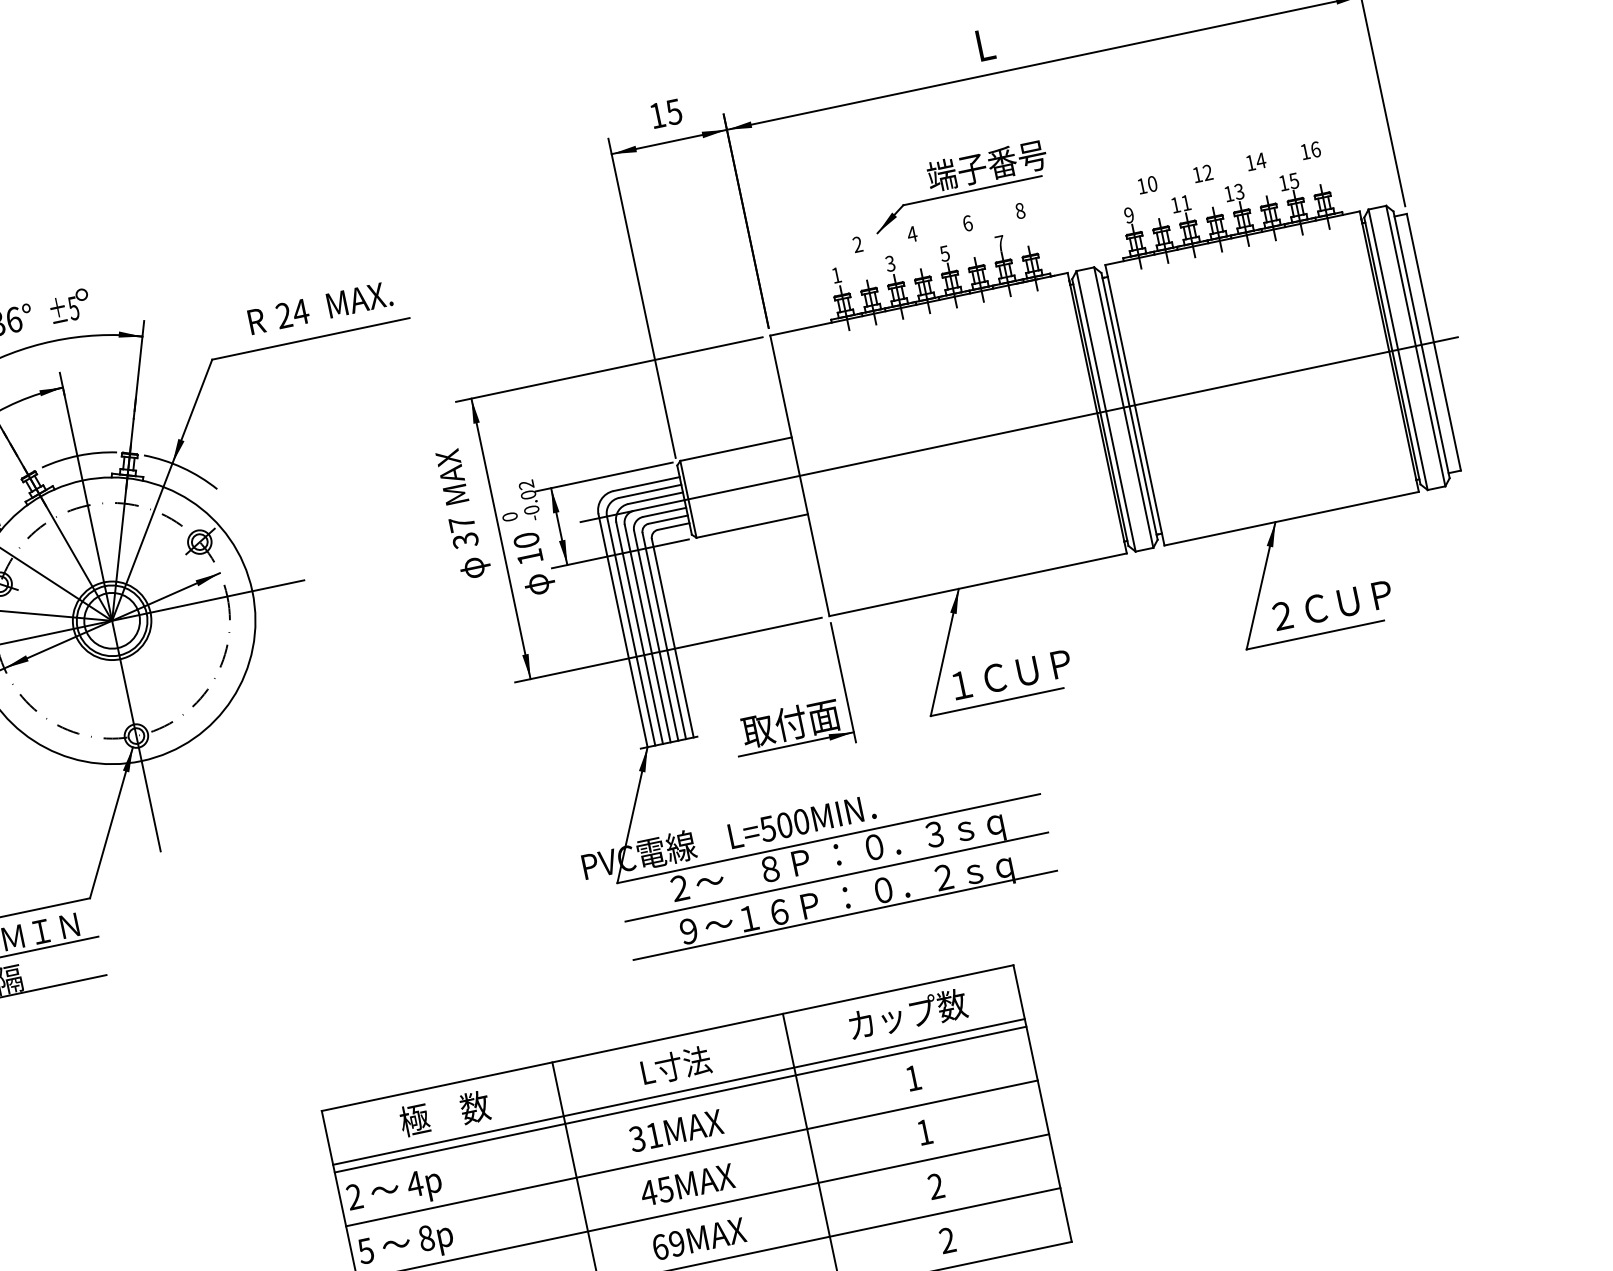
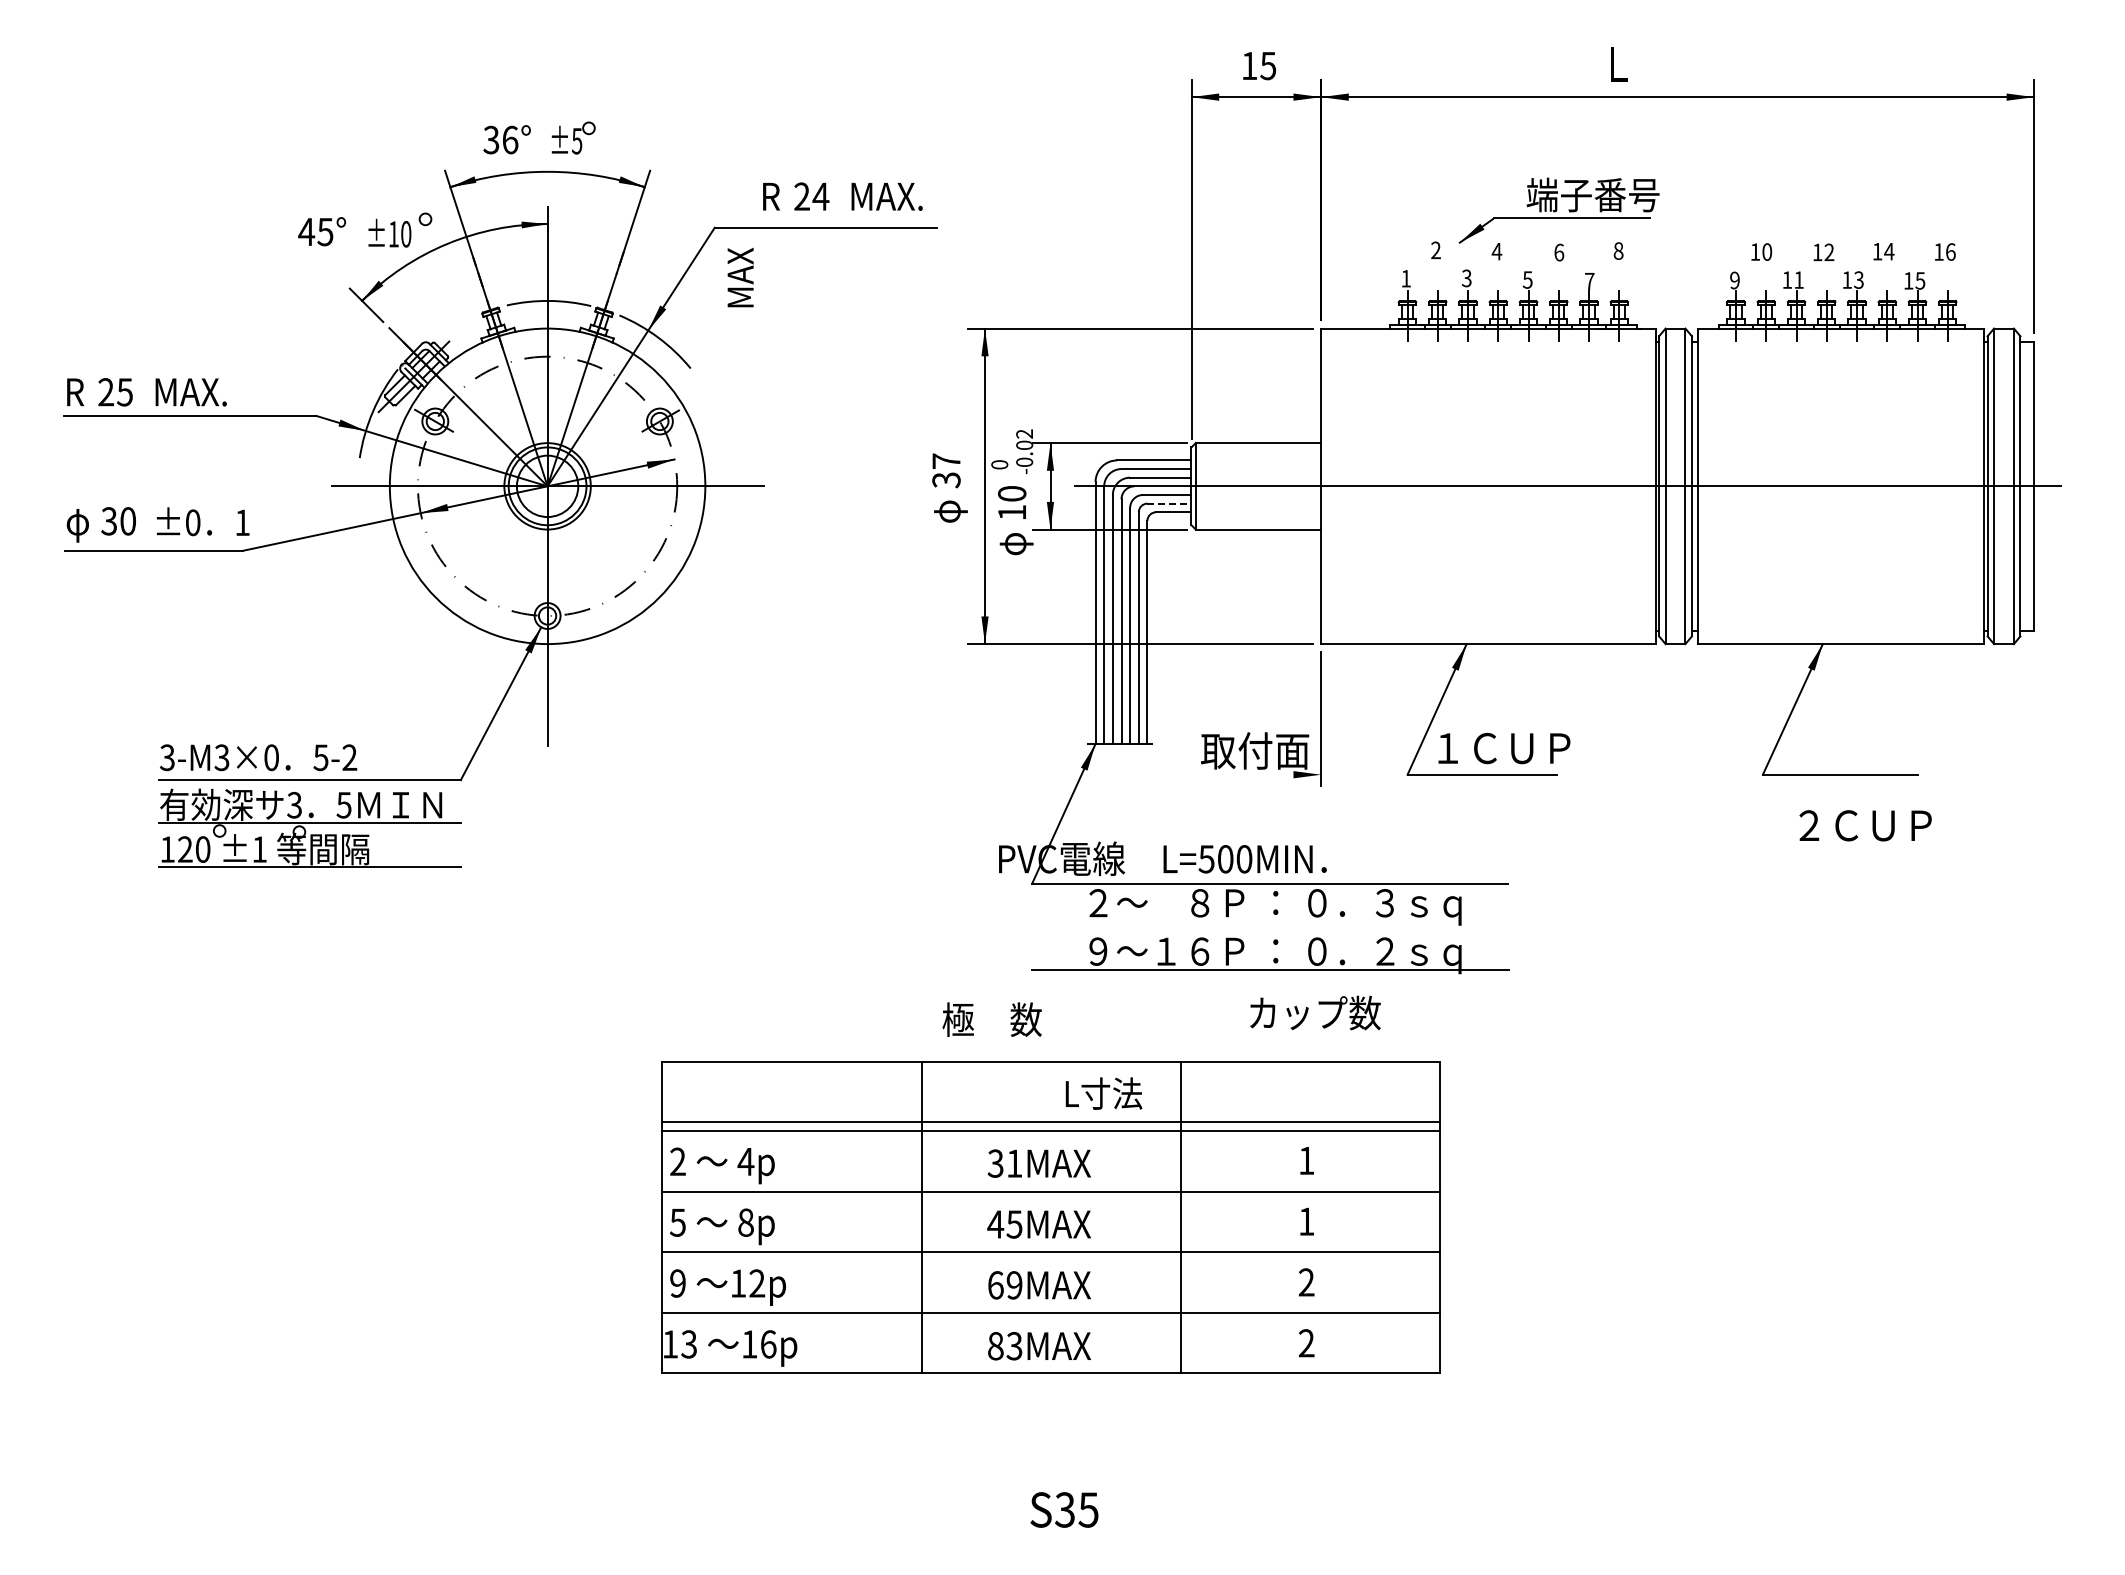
text: (452, 476) -> (740, 277), moved
line: (668, 519) -> (1169, 503), solid -> dashed
text: (1332, 605) -> (1865, 825), moved
line: (796, 744) -> (1256, 774), removed
line: (836, 876) -> (1269, 926), removed
text: (908, 1014) -> (1315, 1012), moved
text: (675, 1065) -> (1103, 1093), moved
text: (444, 1113) -> (991, 1019), moved

